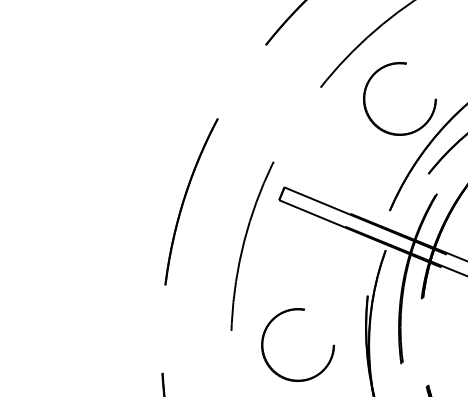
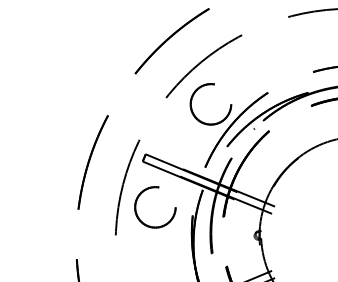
part: (289, 377) -> (150, 225), moved

